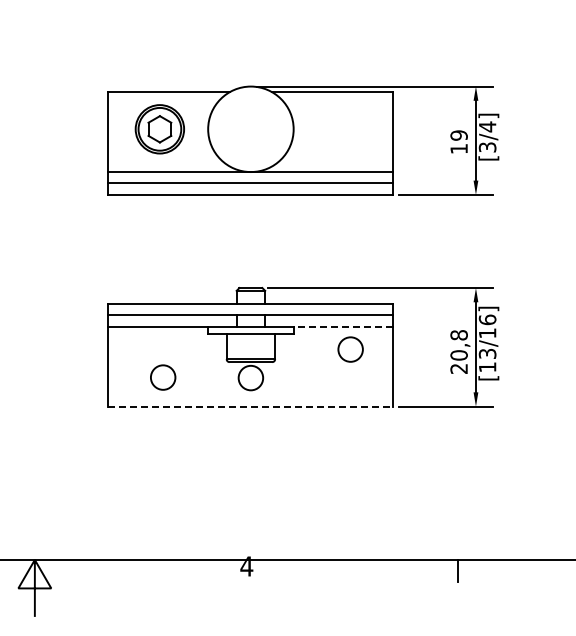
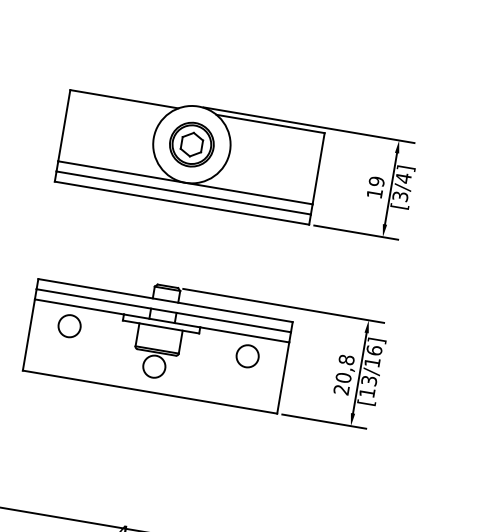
part: (159, 129) -> (191, 144), moved
line: (343, 326) -> (244, 334), dashed -> solid
circle: (163, 377) -> (69, 326), moved
line: (251, 406) -> (150, 392), dashed -> solid

